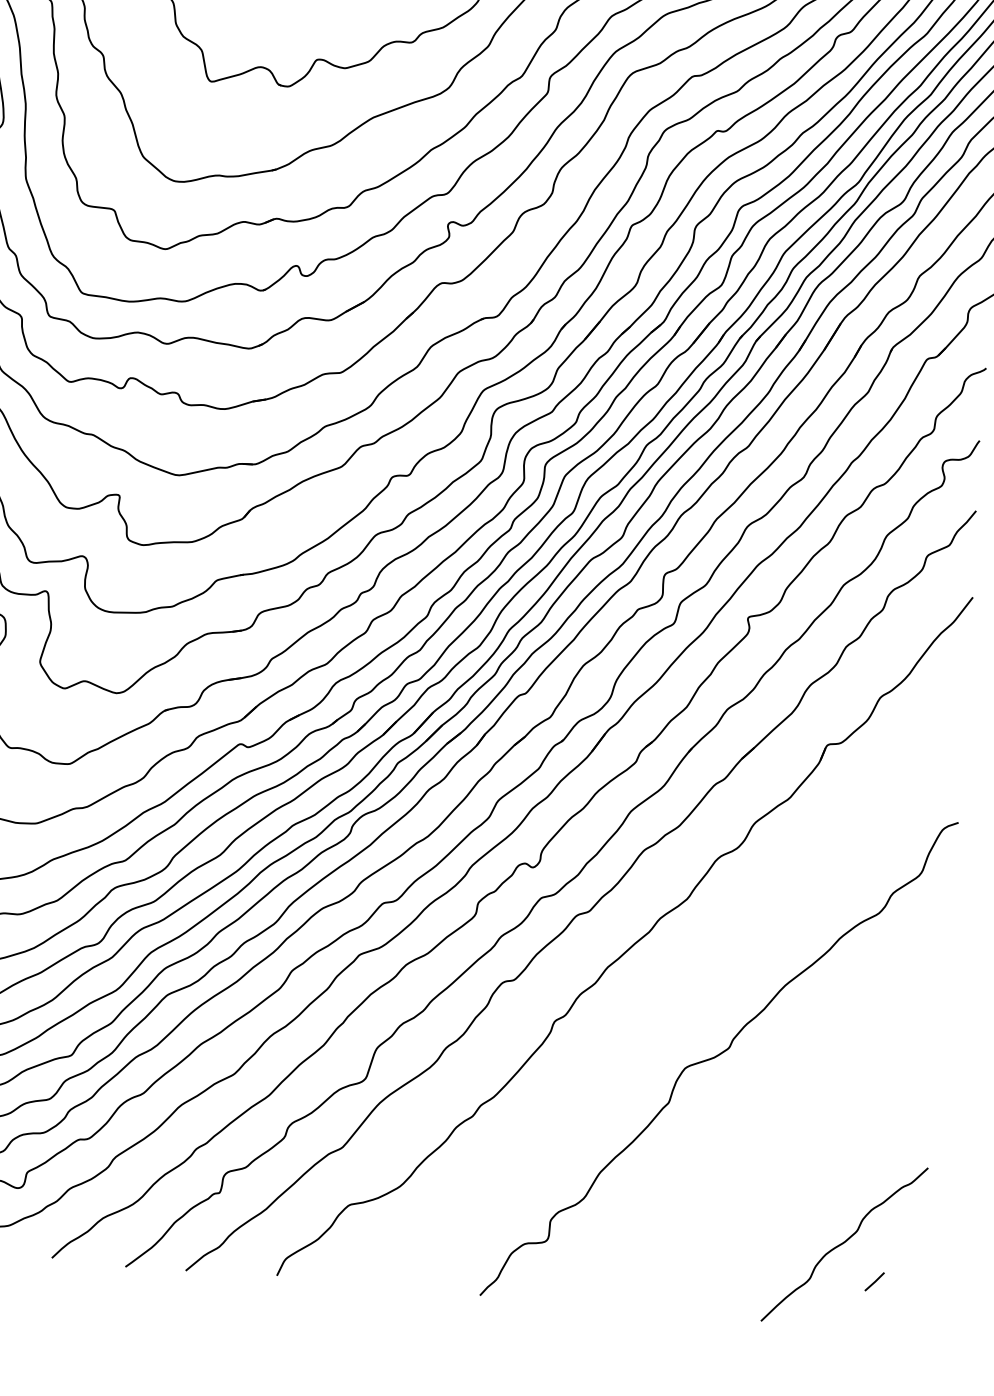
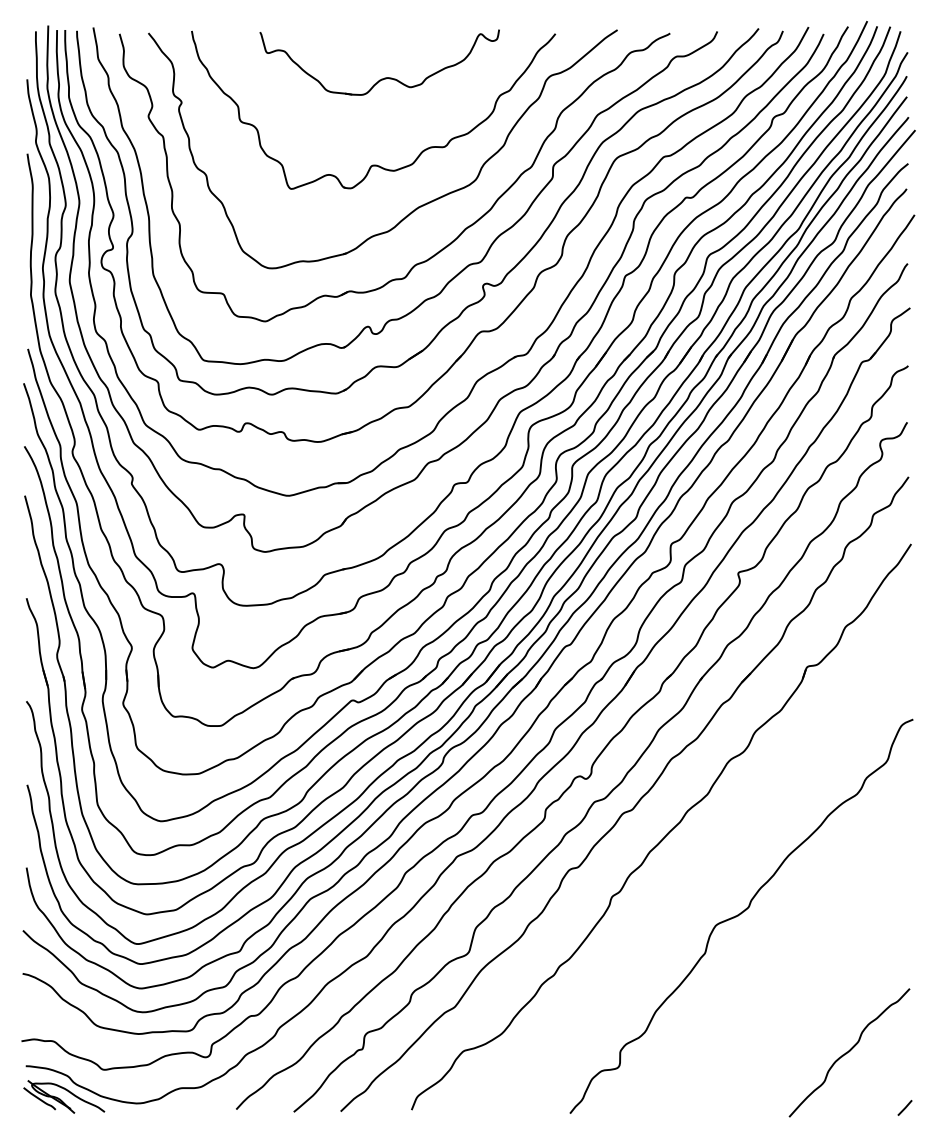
line: (874, 1281) -> (904, 1107), moved

